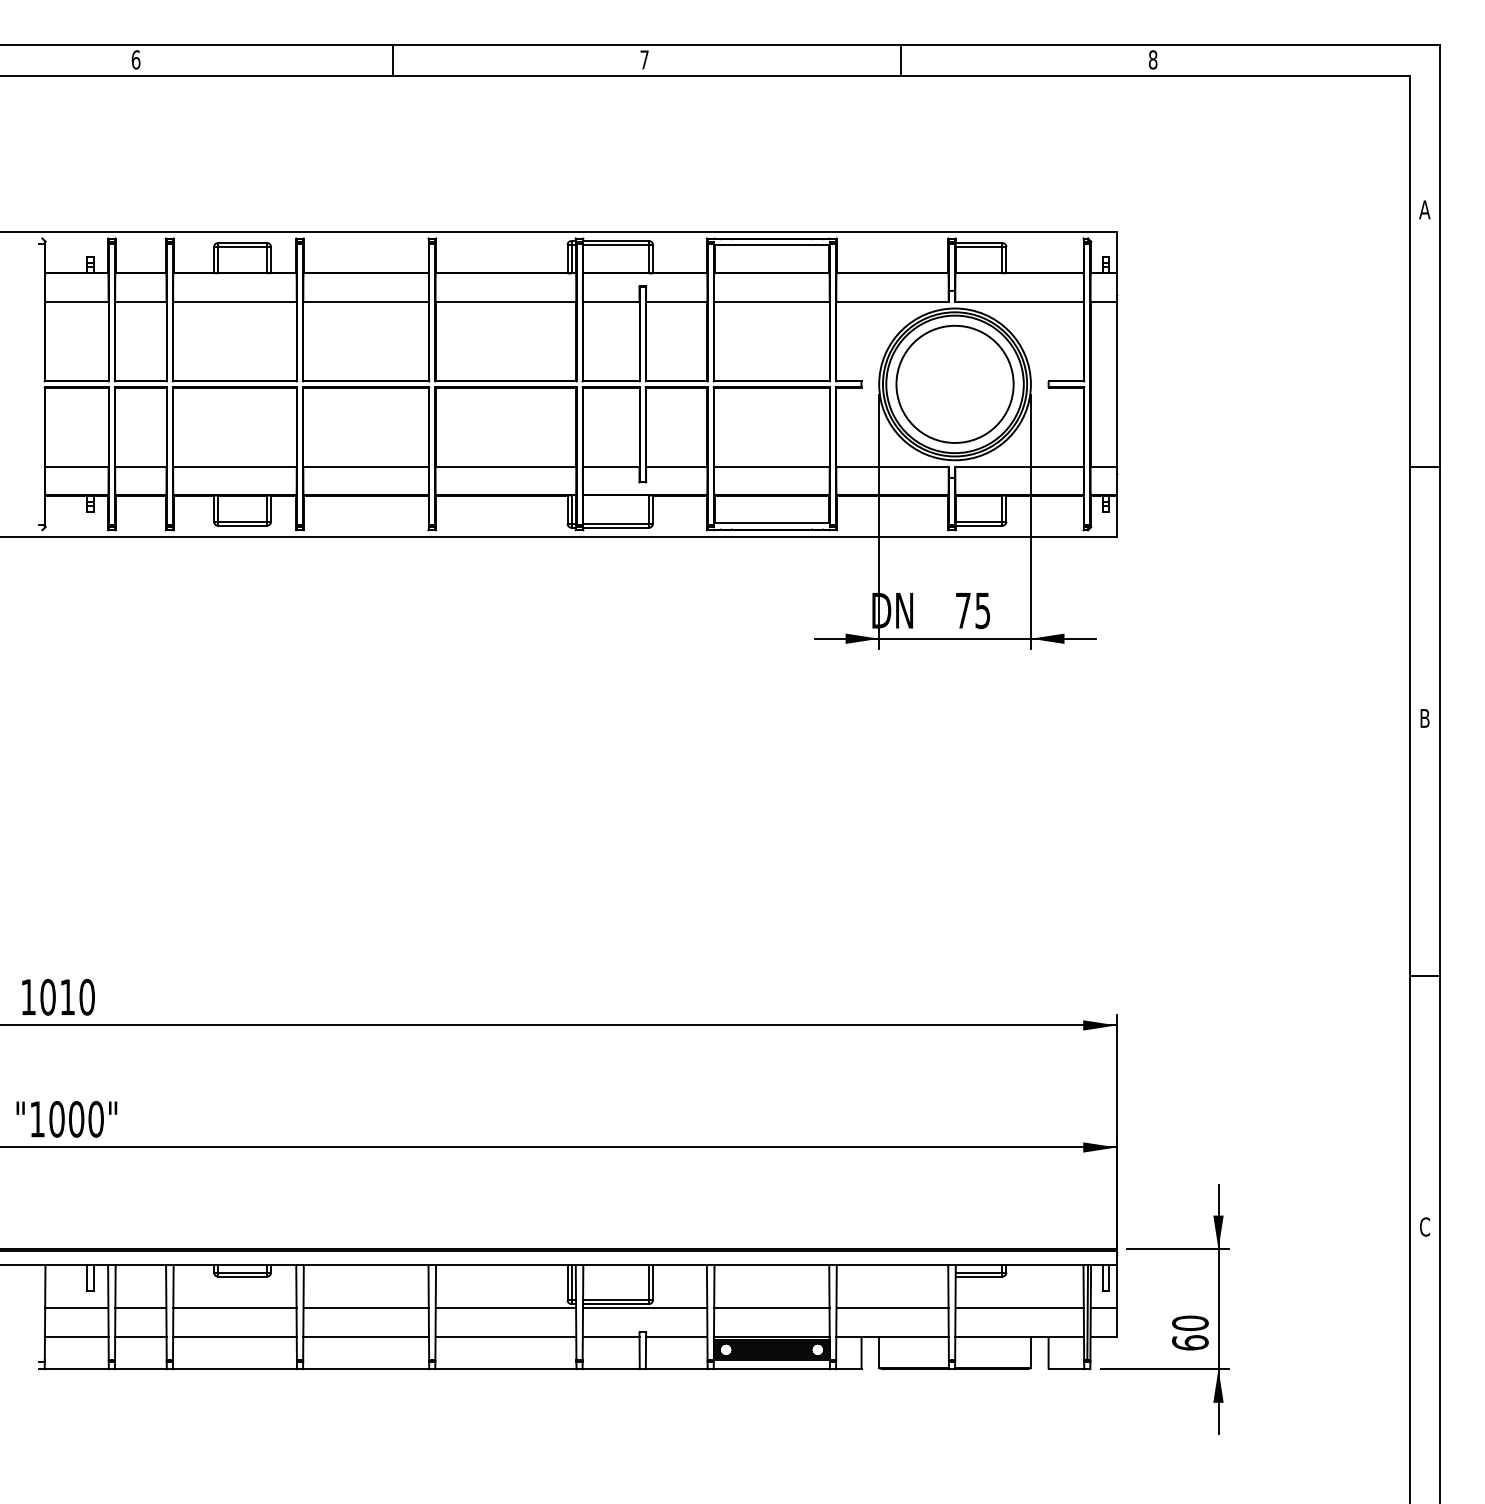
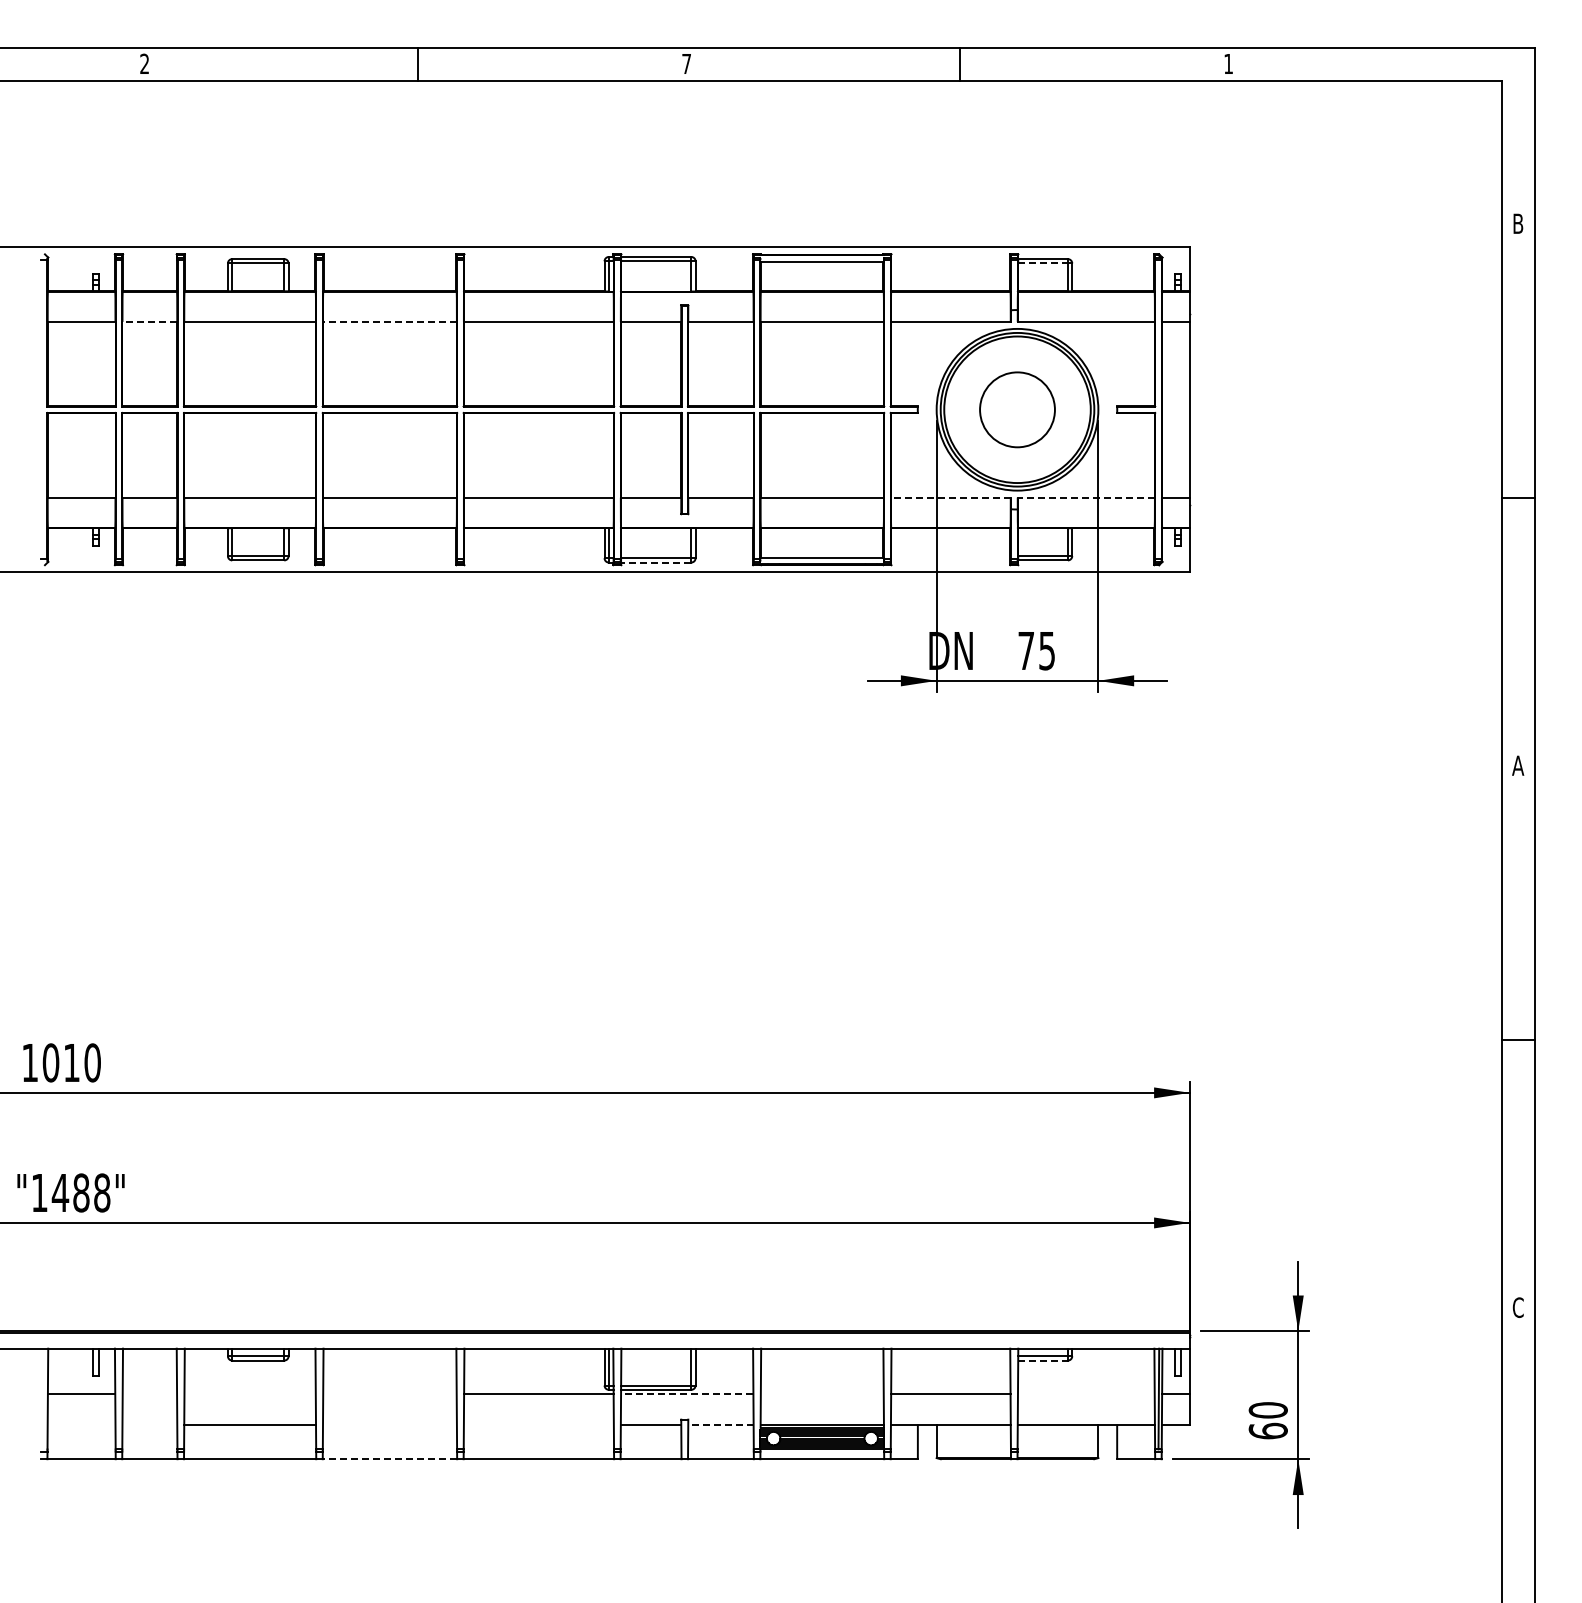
text: (135, 59) -> (144, 63), 6 -> 2
text: (1153, 59) -> (1228, 63), 8 -> 1
text: (1425, 209) -> (1518, 223), A -> B
line: (979, 247) -> (1043, 263), solid -> dashed
line: (140, 301) -> (149, 321), solid -> dashed
line: (365, 301) -> (389, 321), solid -> dashed
circle: (955, 384) -> (1017, 409), size x0.6
line: (892, 466) -> (950, 497), solid -> dashed
line: (1019, 466) -> (1086, 497), solid -> dashed
line: (615, 527) -> (655, 562), solid -> dashed
text: (1425, 718) -> (1518, 765), B -> A
text: (75, 1118) -> (80, 1192), "1000" -> "1488"
line: (979, 1276) -> (1043, 1360), solid -> dashed
line: (140, 1308) -> (149, 1394), removed
line: (234, 1308) -> (249, 1394), removed
line: (365, 1308) -> (389, 1394), removed
line: (644, 1308) -> (686, 1394), solid -> dashed
line: (771, 1308) -> (821, 1394), removed
line: (1018, 1308) -> (1085, 1394), removed
line: (76, 1336) -> (81, 1424), removed
line: (140, 1336) -> (149, 1424), removed
line: (365, 1336) -> (389, 1424), removed
line: (505, 1336) -> (538, 1424), removed
line: (676, 1336) -> (720, 1424), solid -> dashed
line: (365, 1369) -> (389, 1459), solid -> dashed

